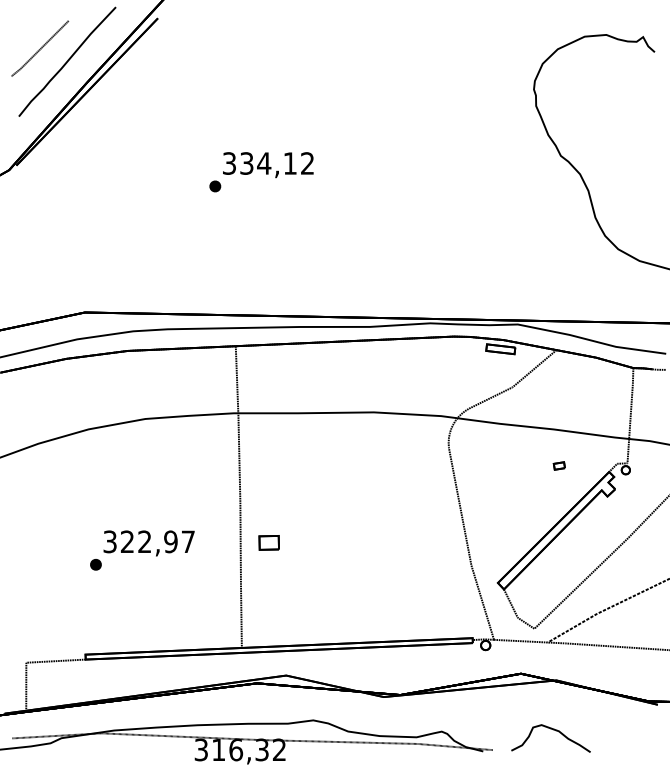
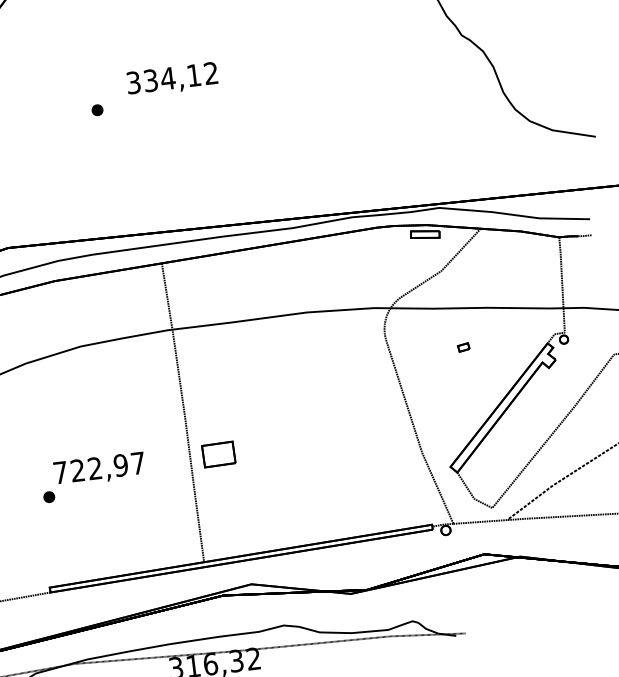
part: (215, 186) -> (97, 110), moved
part: (558, 465) -> (462, 347), moved
text: (109, 541) -> (59, 472), 322,97 -> 722,97
part: (268, 542) -> (217, 454), size x1.6
curve: (553, 730) -> (523, 606), removed

